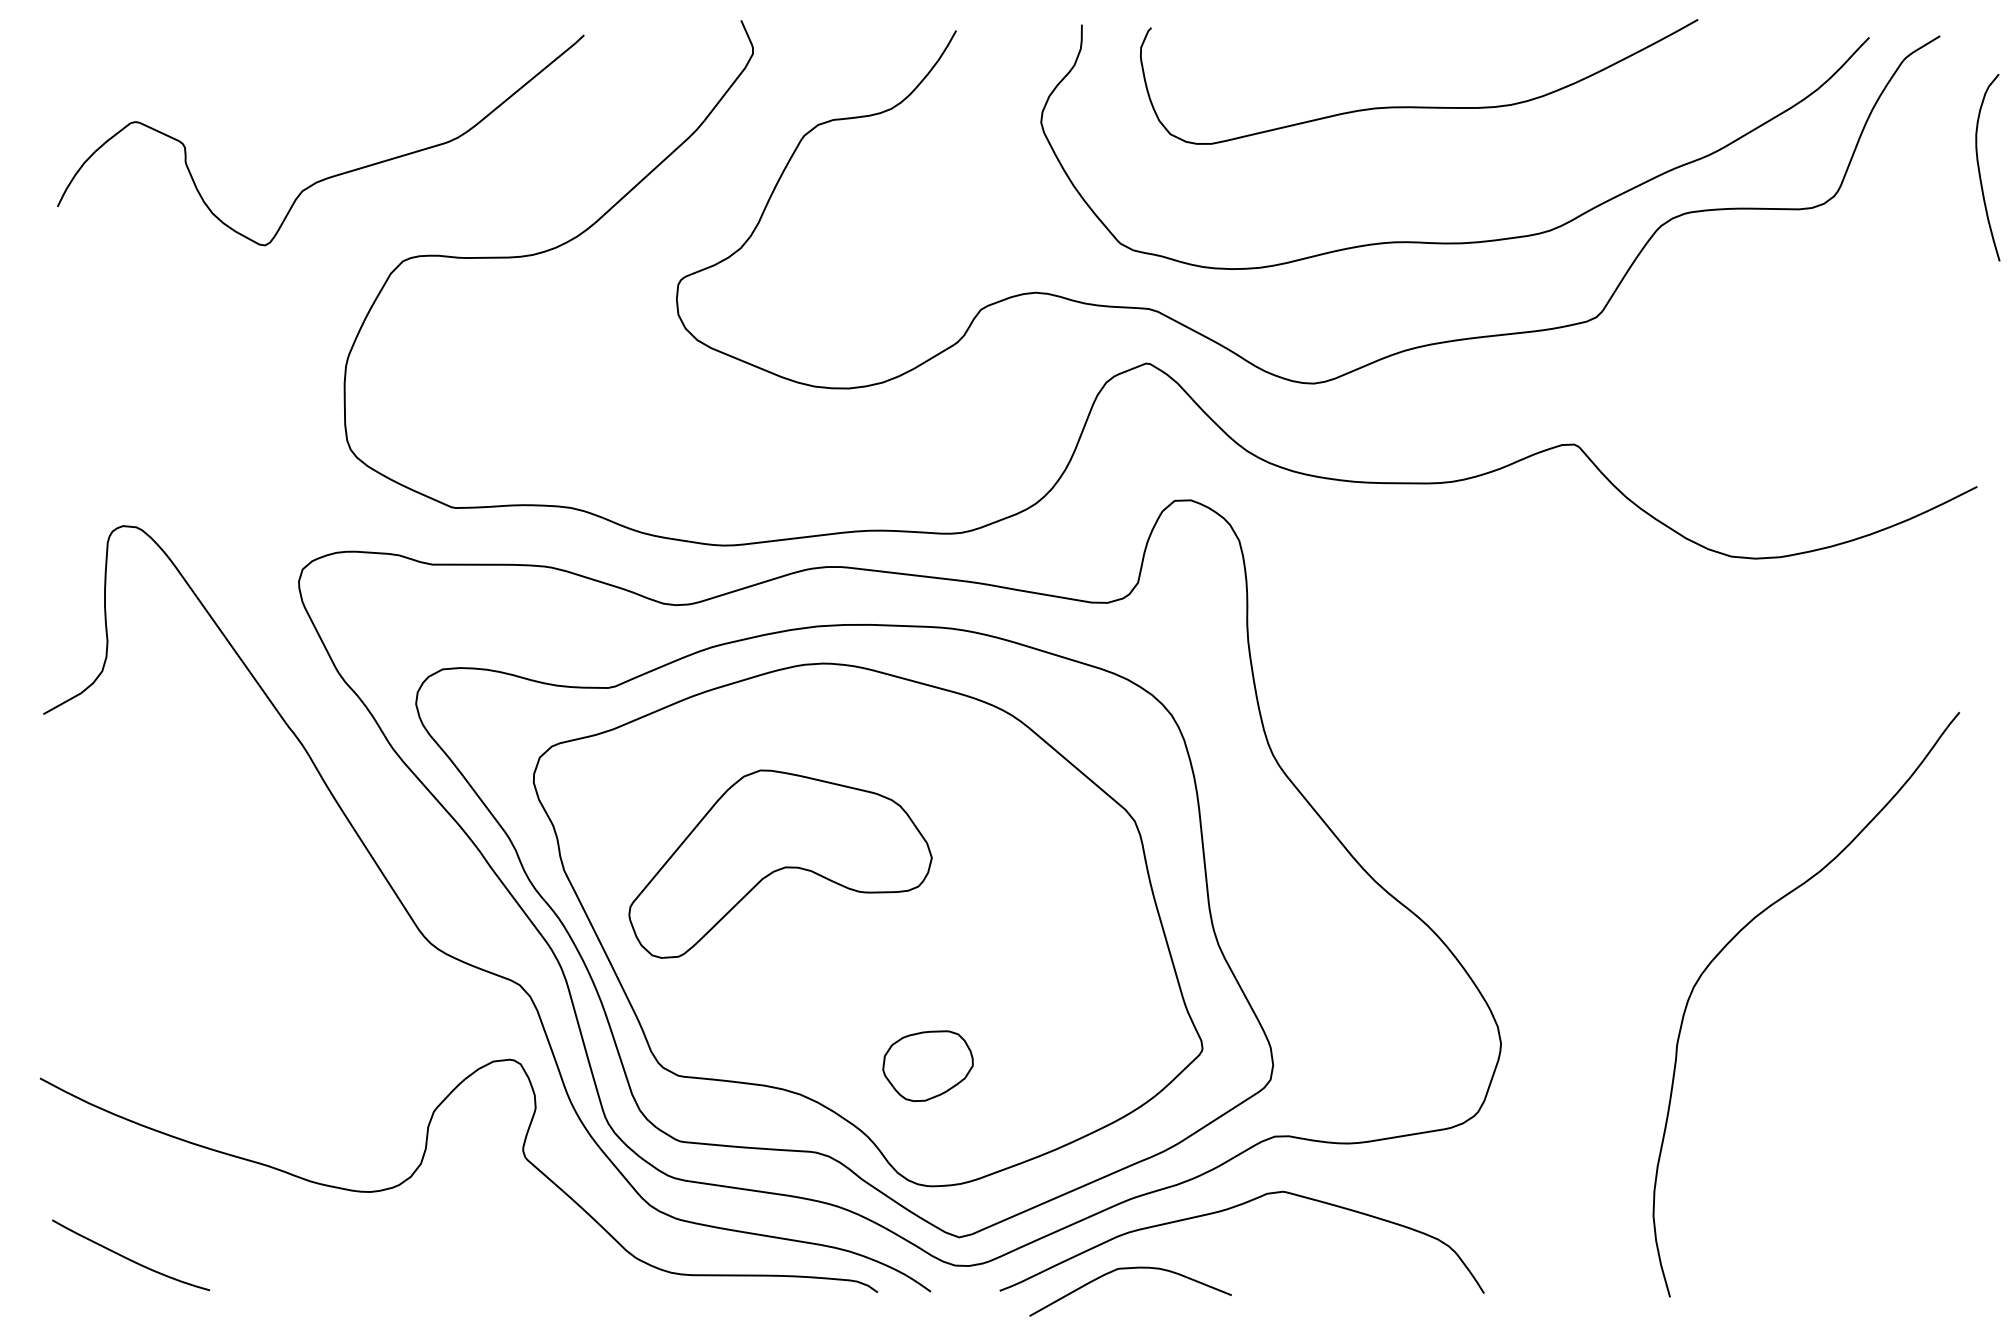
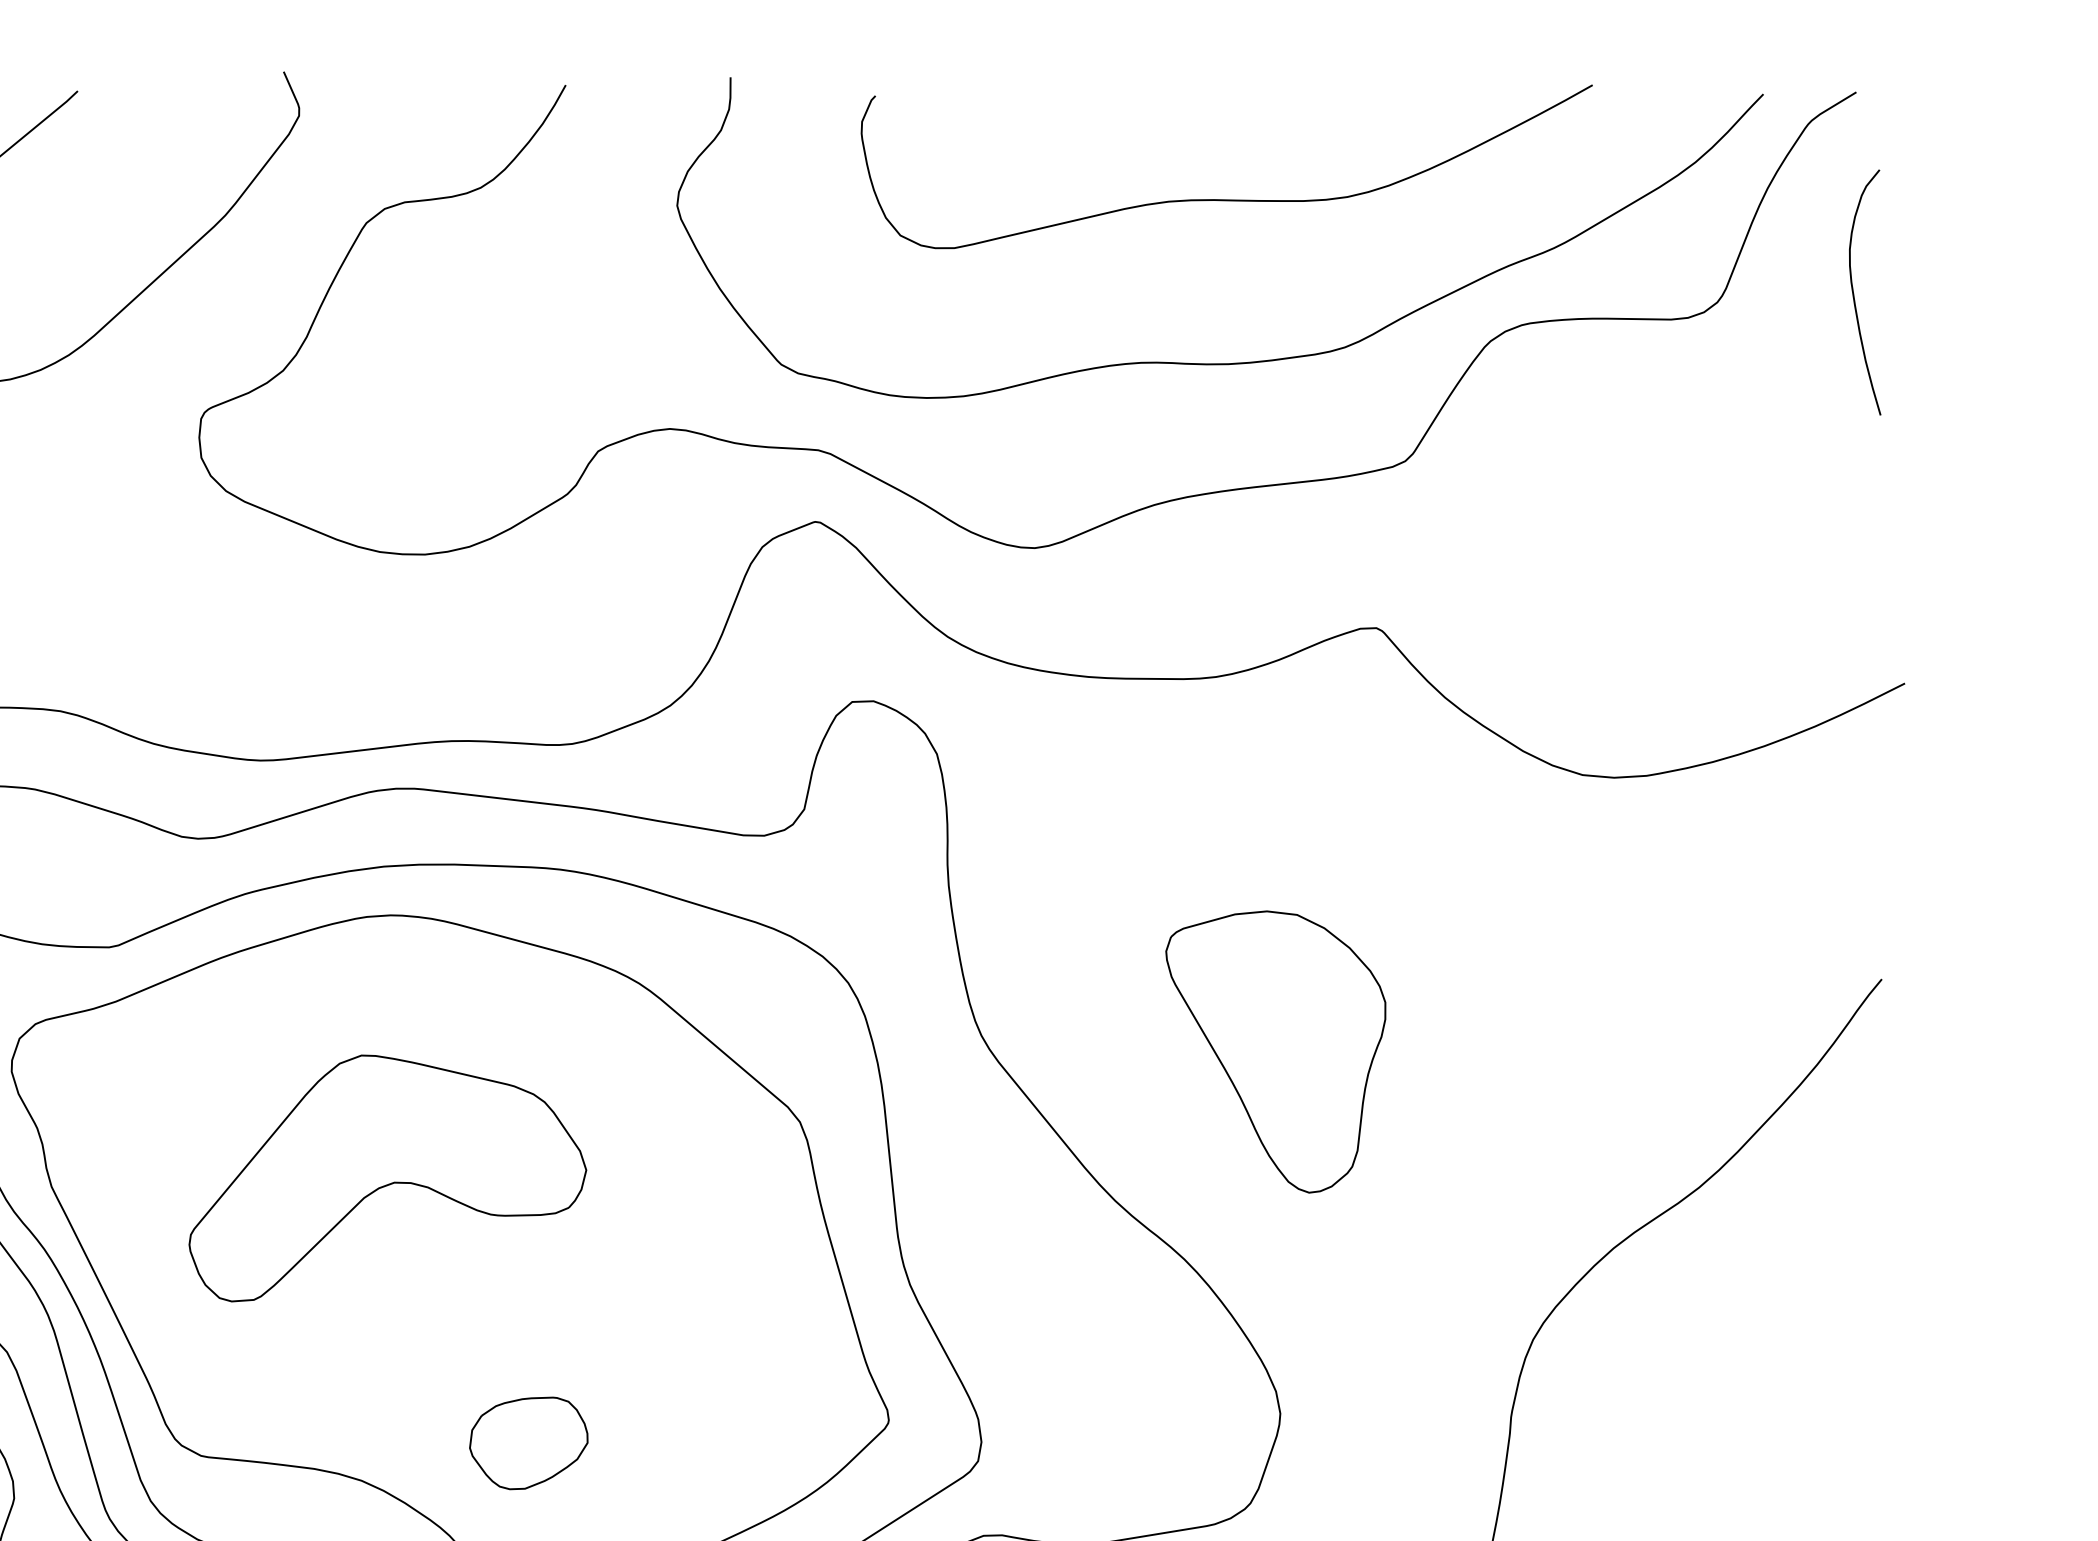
curve: (1418, 106) -> (1225, 199), moved
curve: (1979, 167) -> (1854, 292), moved
part: (1497, 767) -> (1275, 1051), added
part: (780, 863) -> (387, 1177), moved

